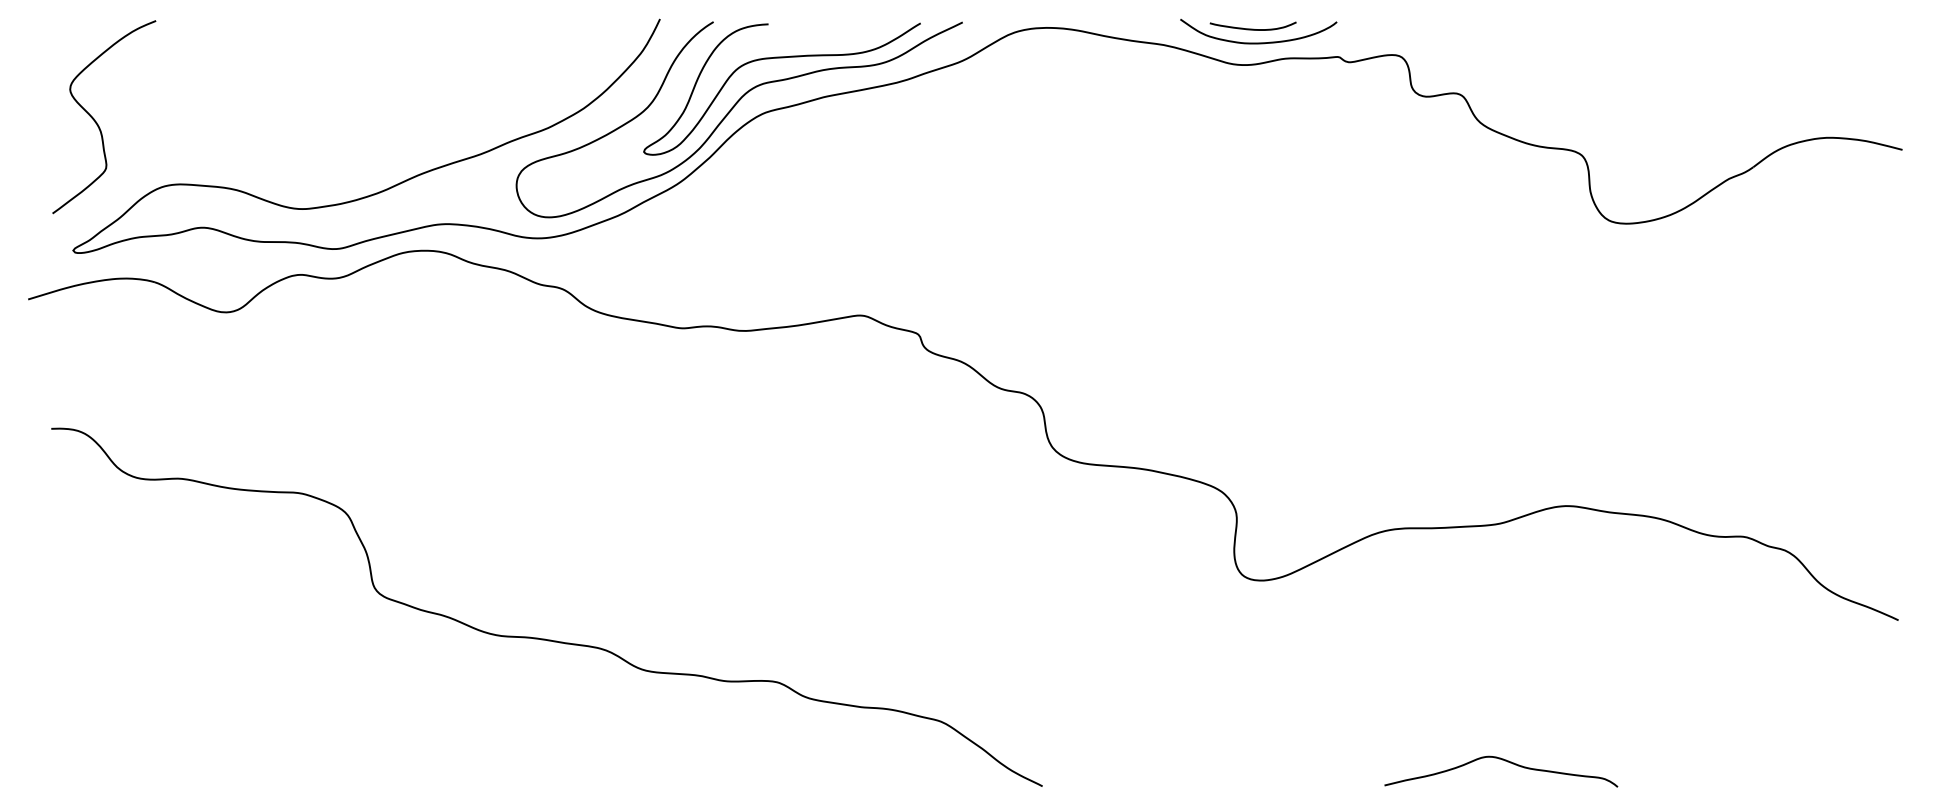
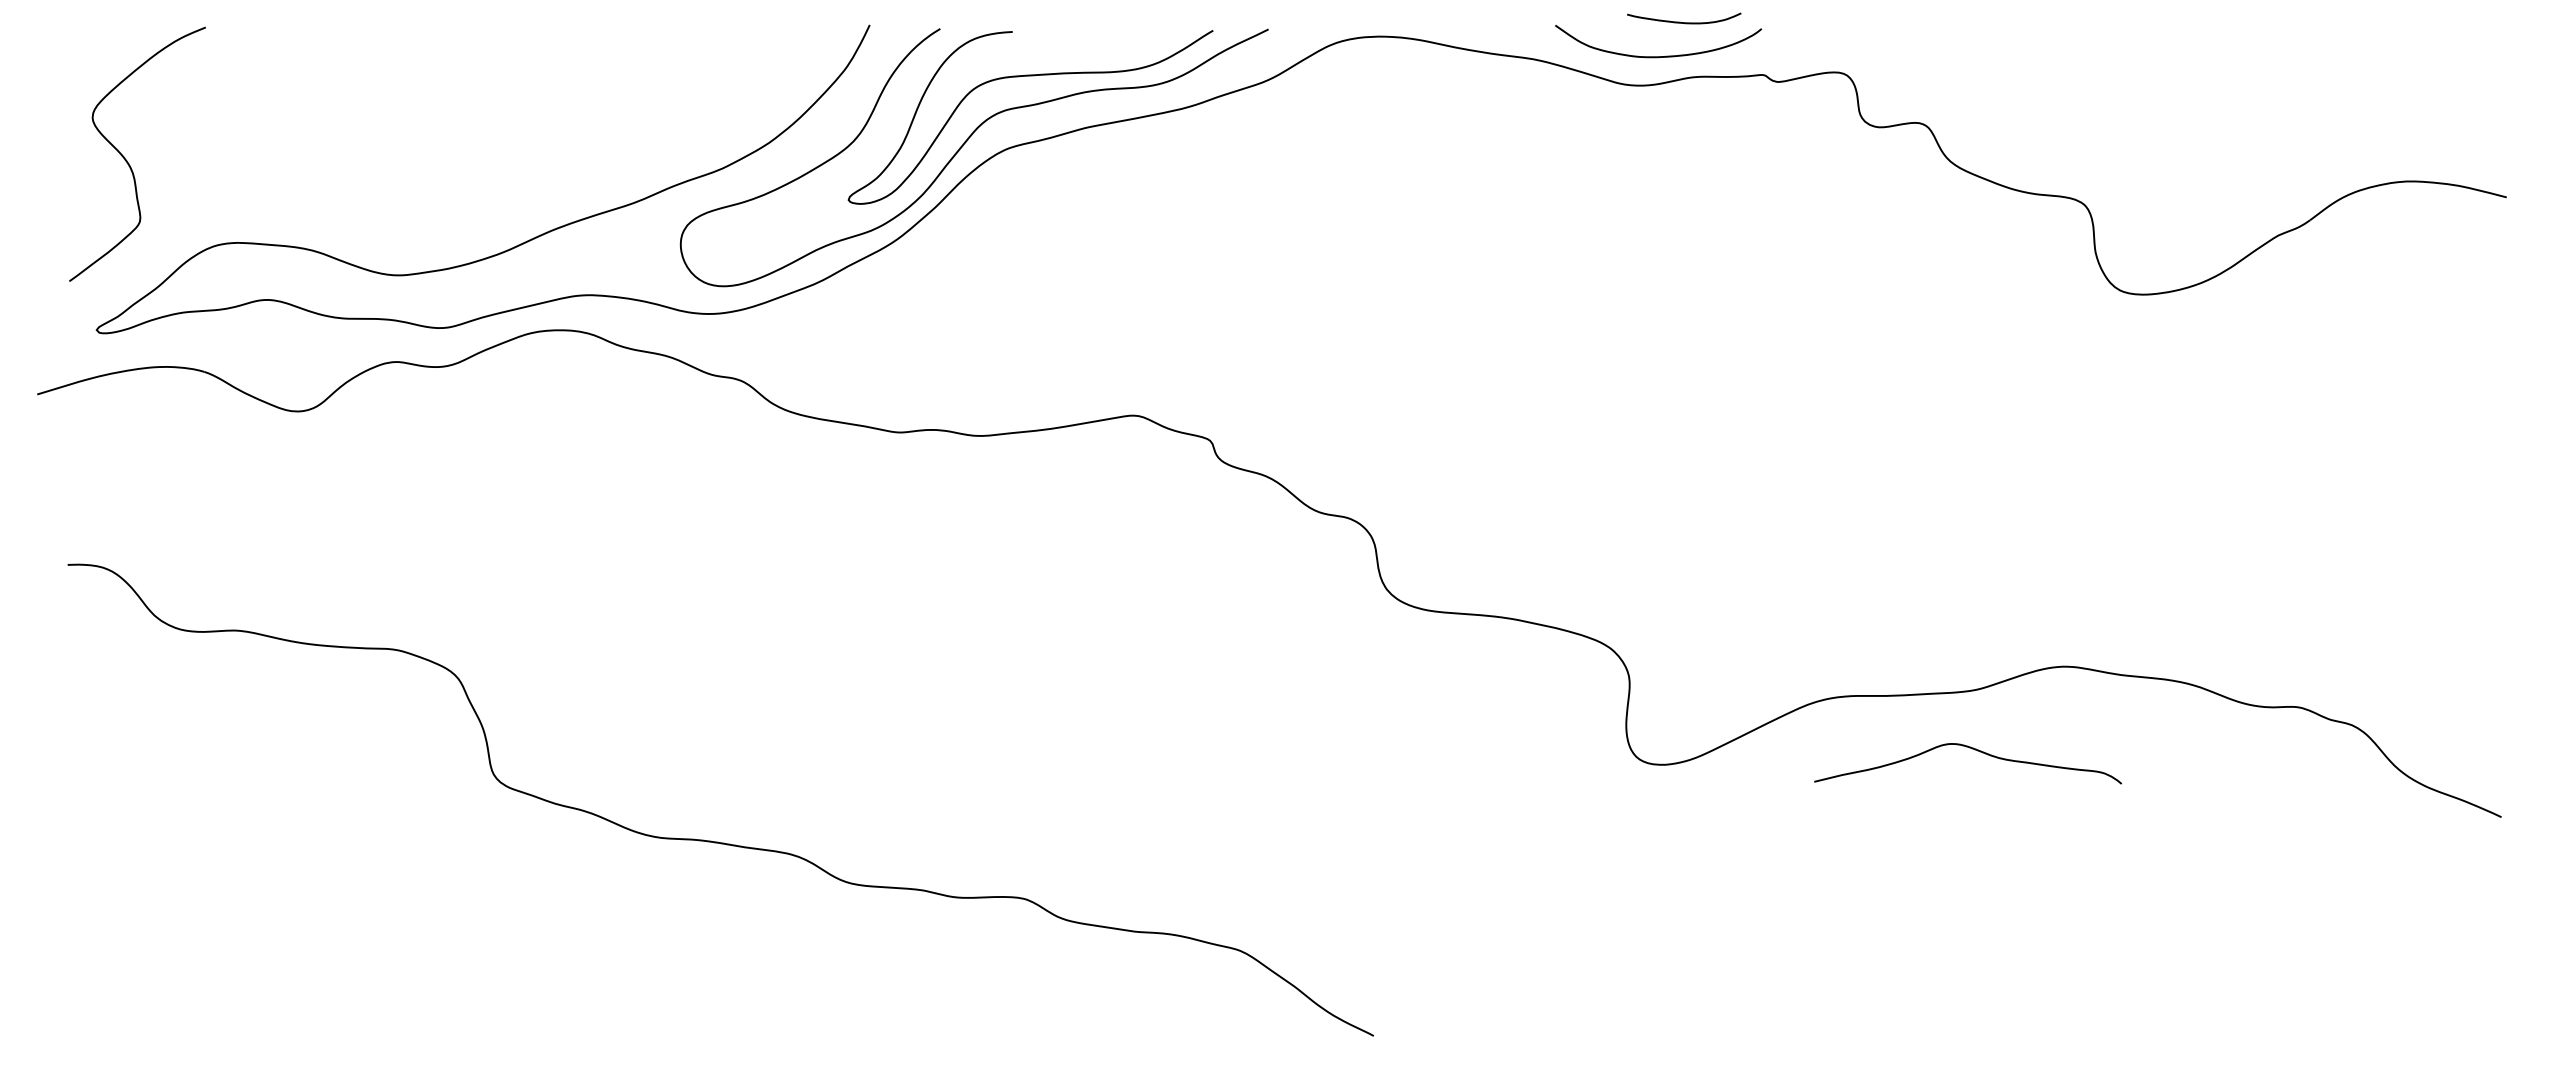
curve: (1253, 29) -> (1684, 22), moved
curve: (1504, 760) -> (1972, 749), moved

